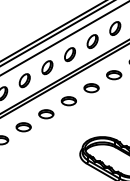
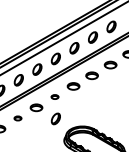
part: (68, 100) -> (54, 96), size x0.6
part: (23, 127) -> (17, 118), size x0.6
part: (69, 127) -> (55, 118), added

